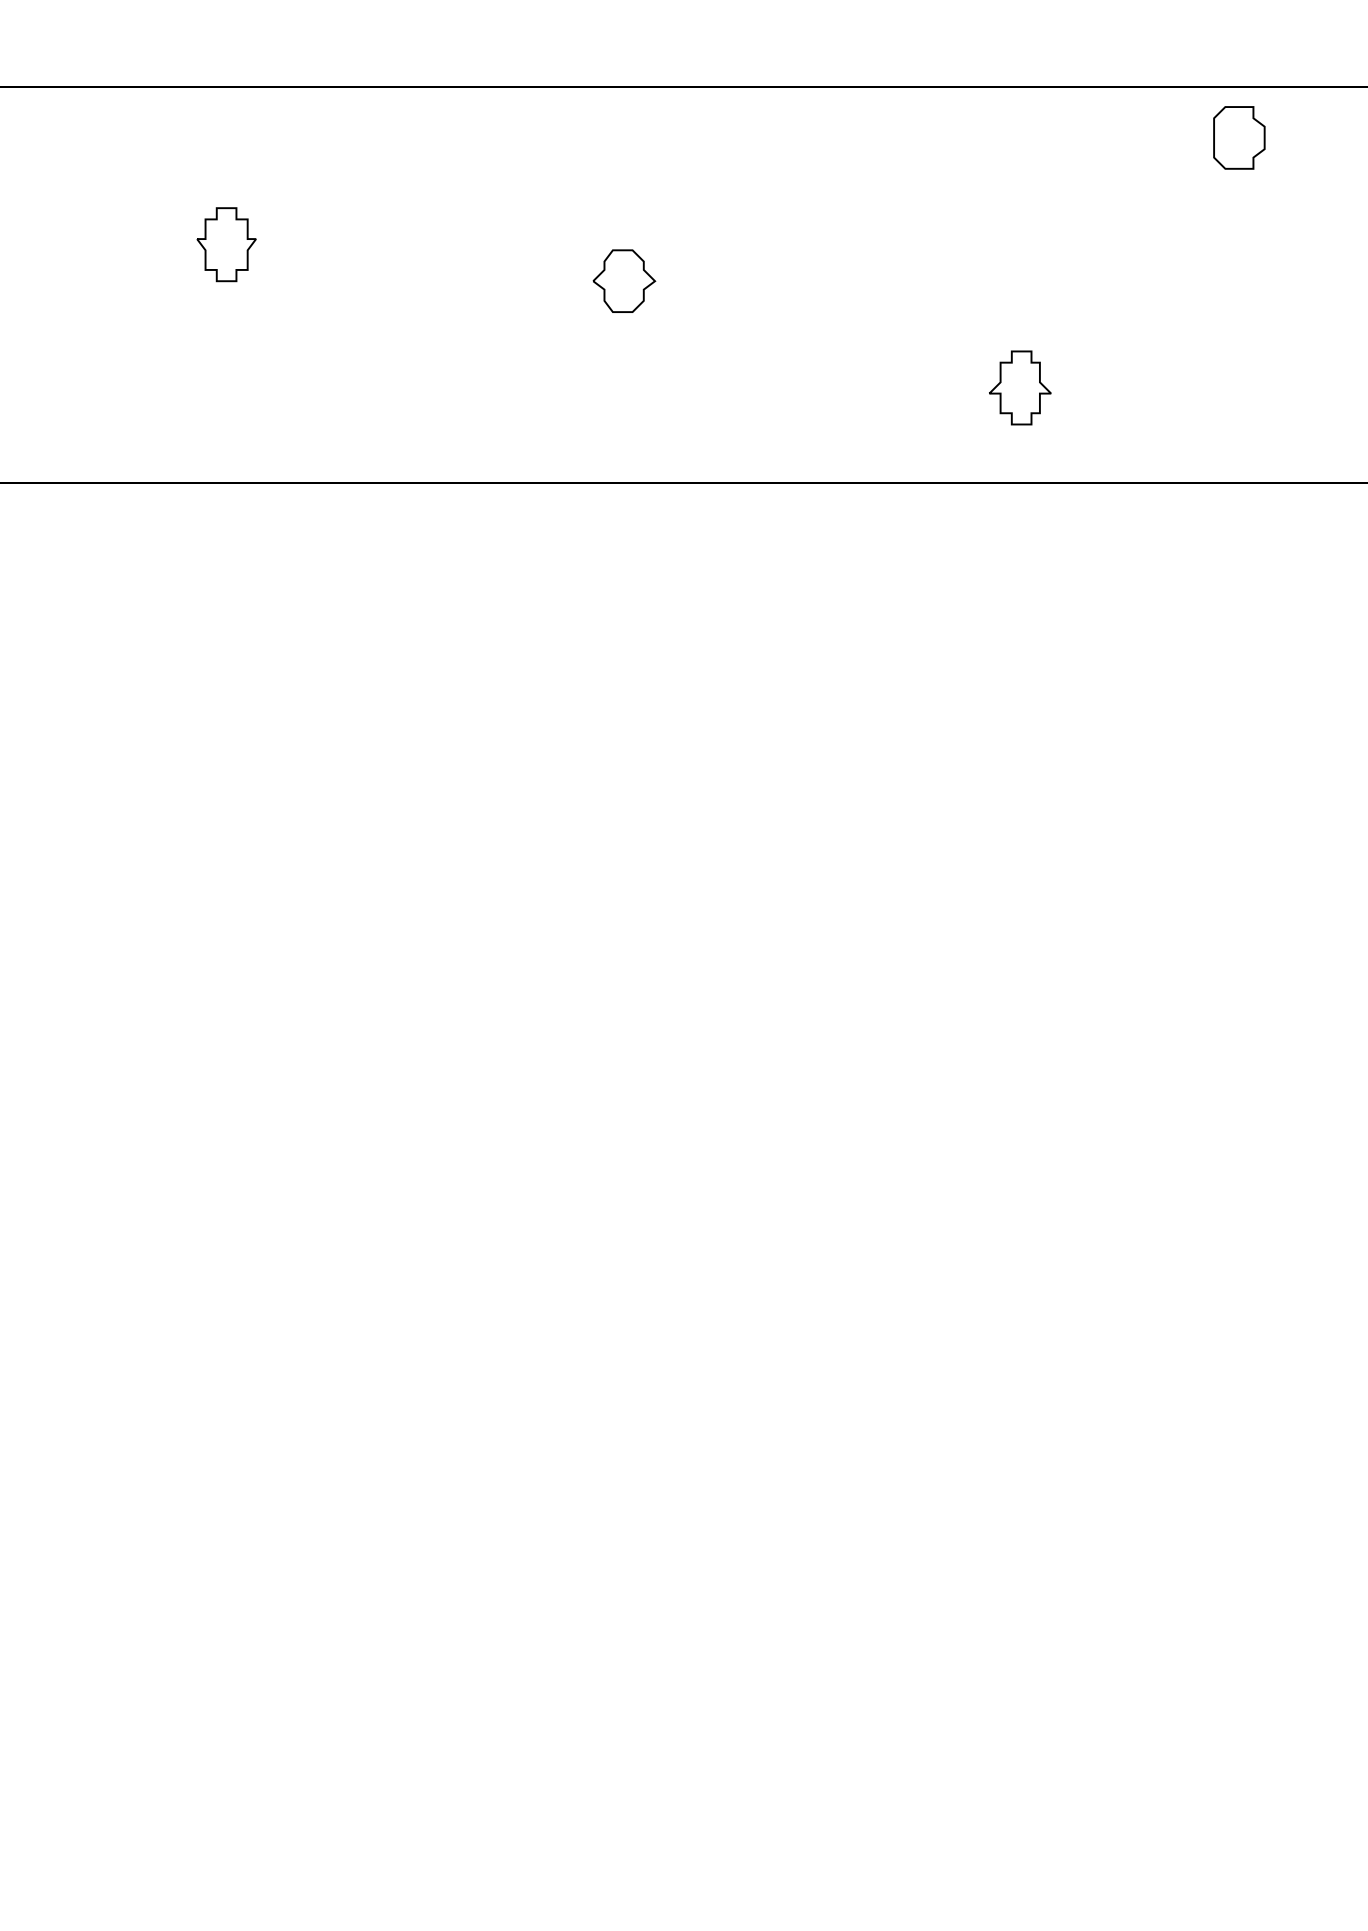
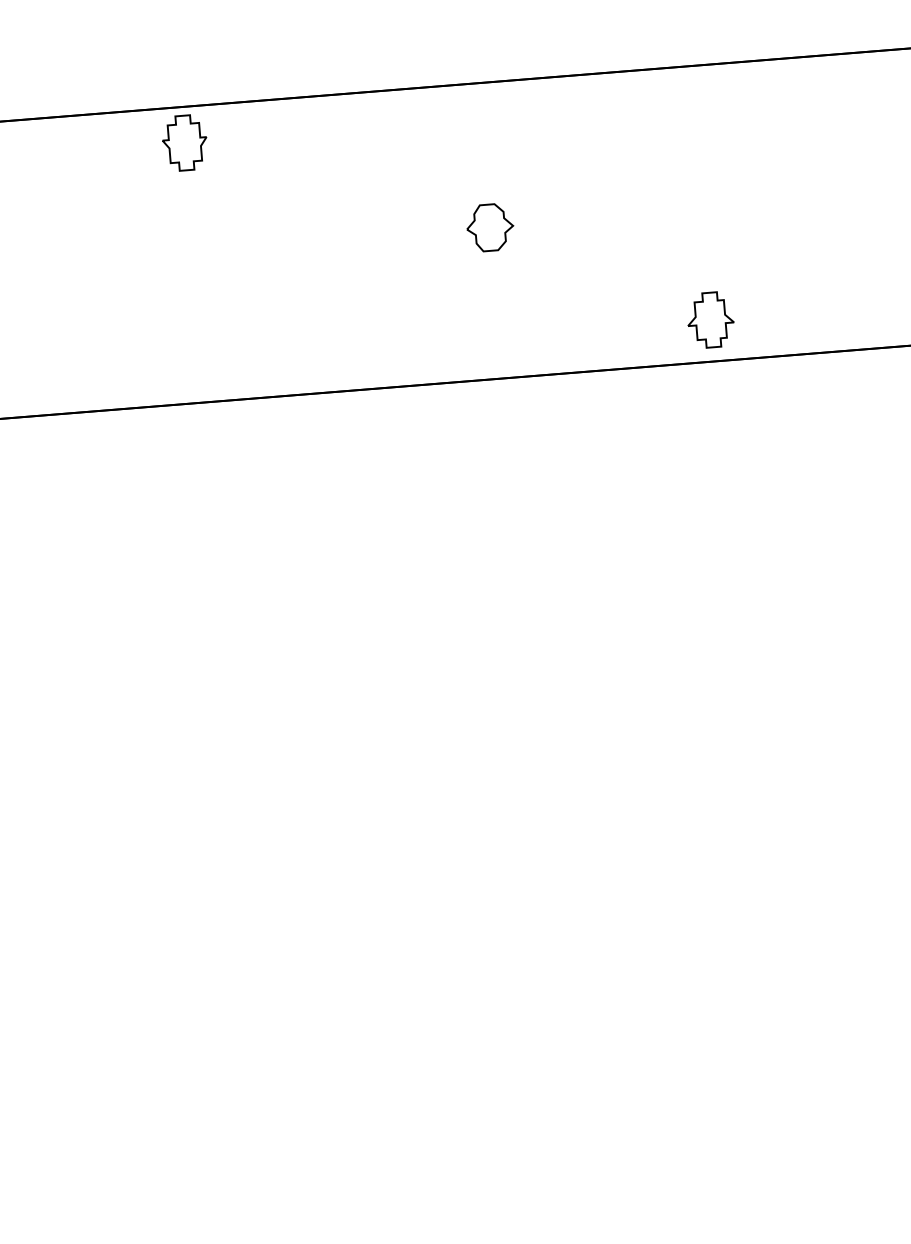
part: (226, 244) -> (184, 142), moved
part: (1020, 387) -> (710, 319), moved

